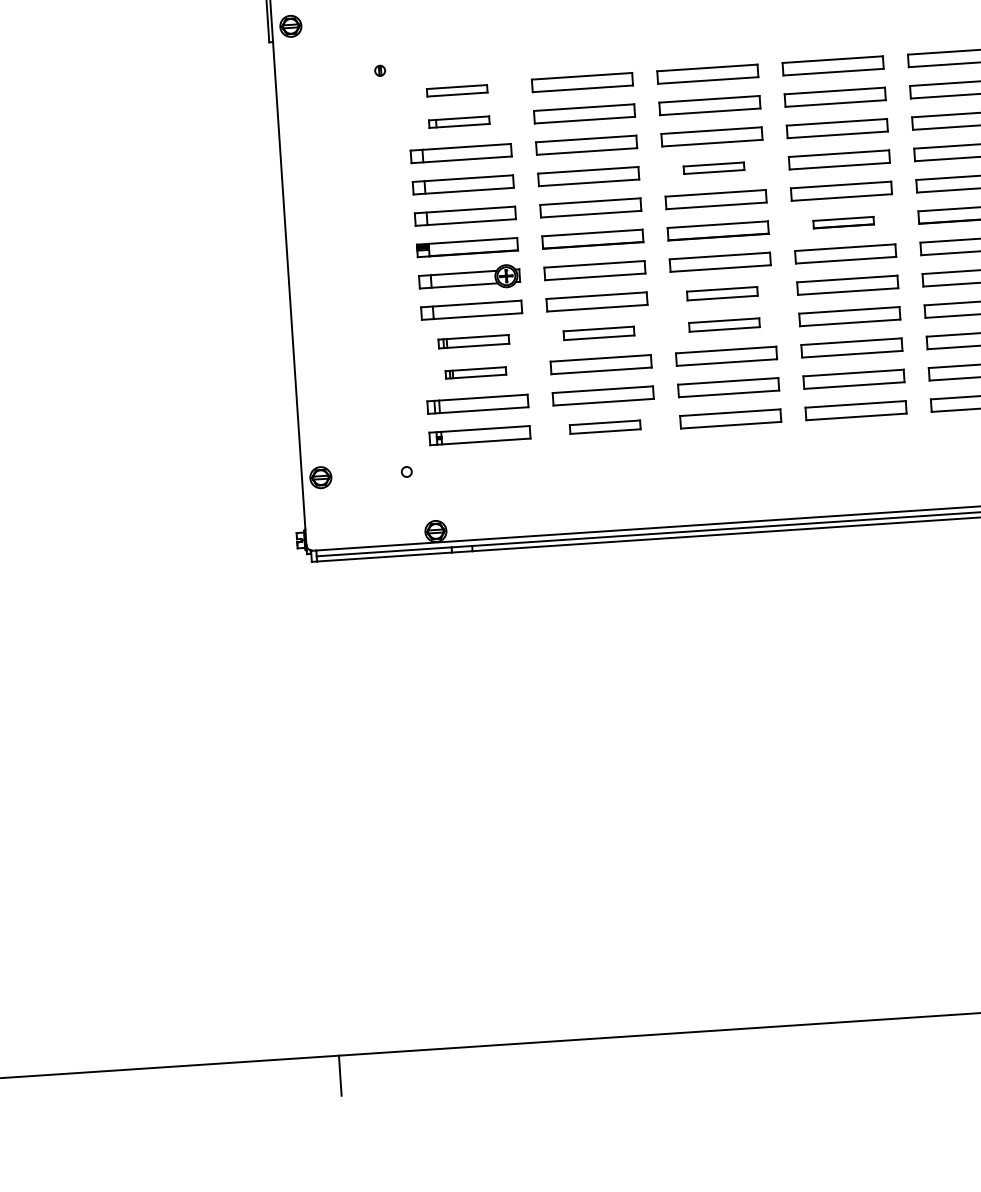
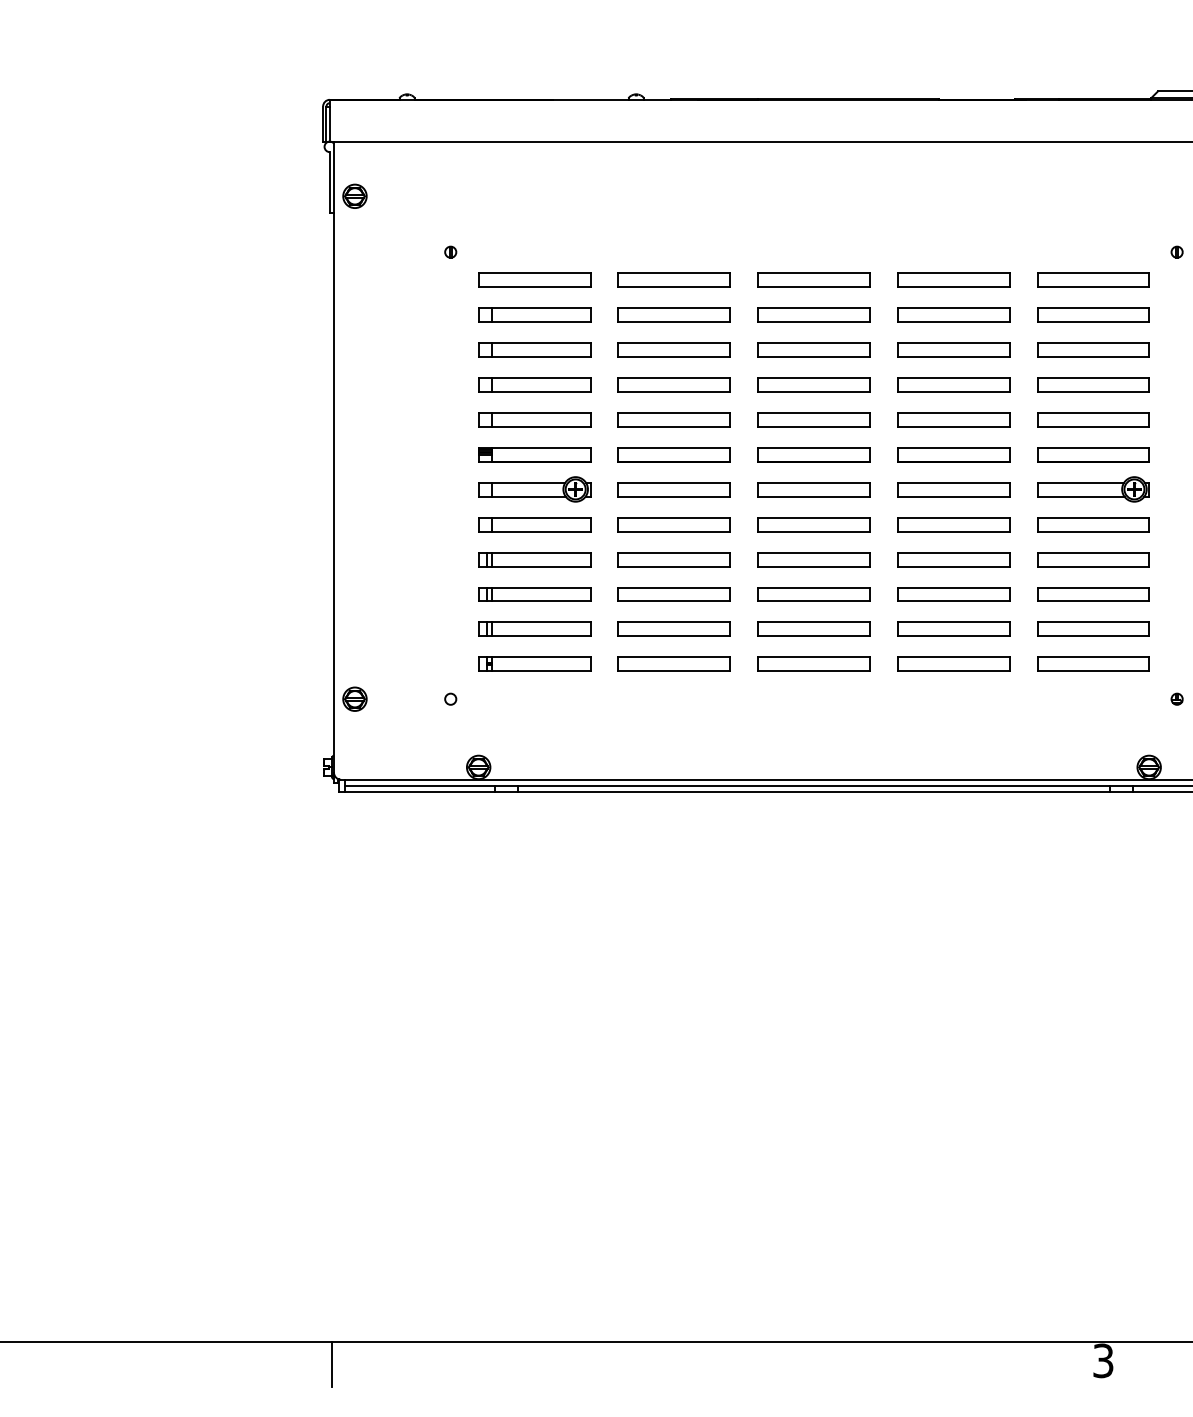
part: (456, 90) -> (534, 279), size x1.67
part: (459, 121) -> (534, 314), size x1.67
part: (713, 167) -> (813, 384), size x1.67
part: (843, 222) -> (953, 454), size x1.67
part: (721, 293) -> (813, 524), size x1.43
part: (724, 324) -> (813, 559), size x1.43
part: (598, 333) -> (673, 559), size x1.43
part: (473, 341) -> (534, 559), size x1.43
part: (475, 372) -> (534, 594), size x1.67
part: (604, 426) -> (673, 663), size x1.43

